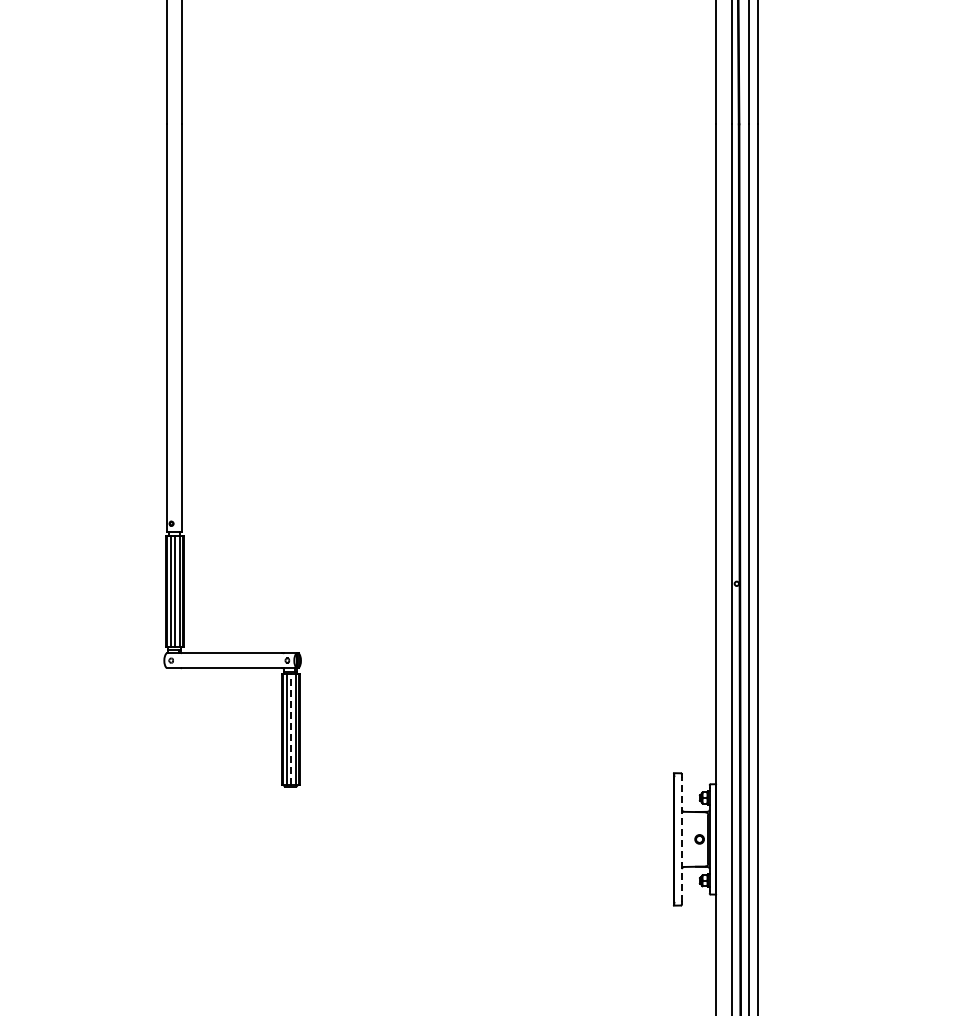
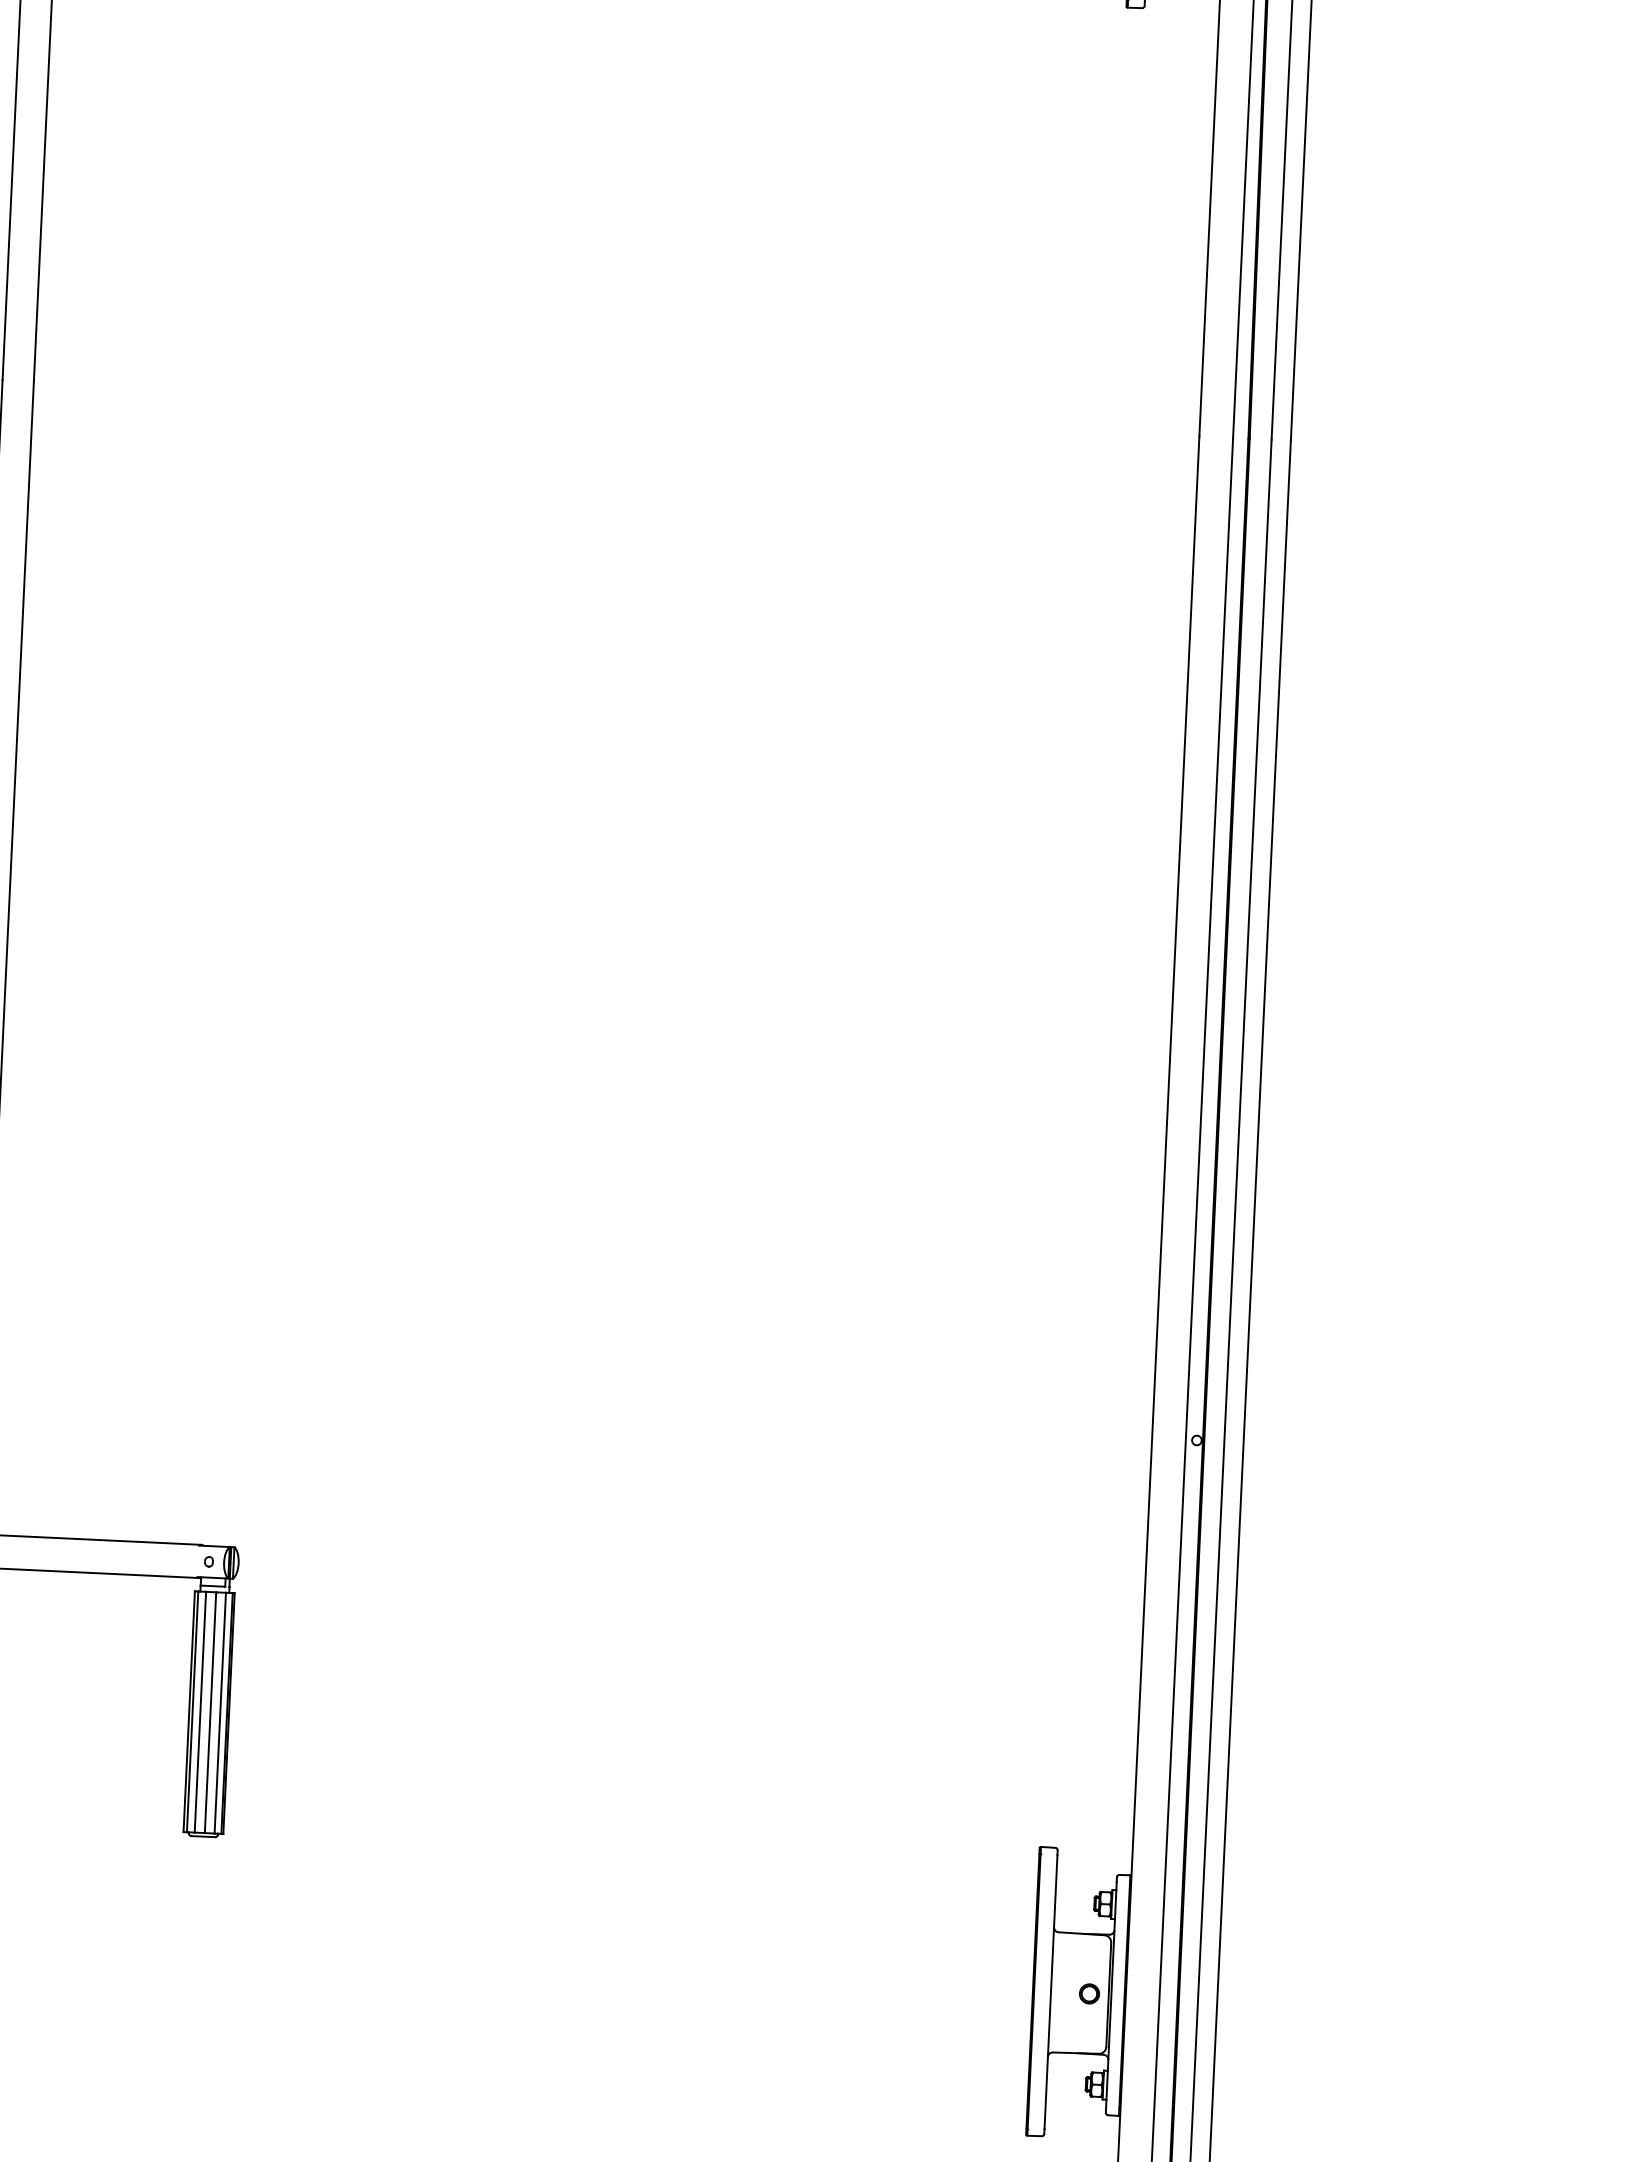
line: (291, 729) -> (210, 1712), dashed -> solid
line: (681, 839) -> (1049, 1992), dashed -> solid

